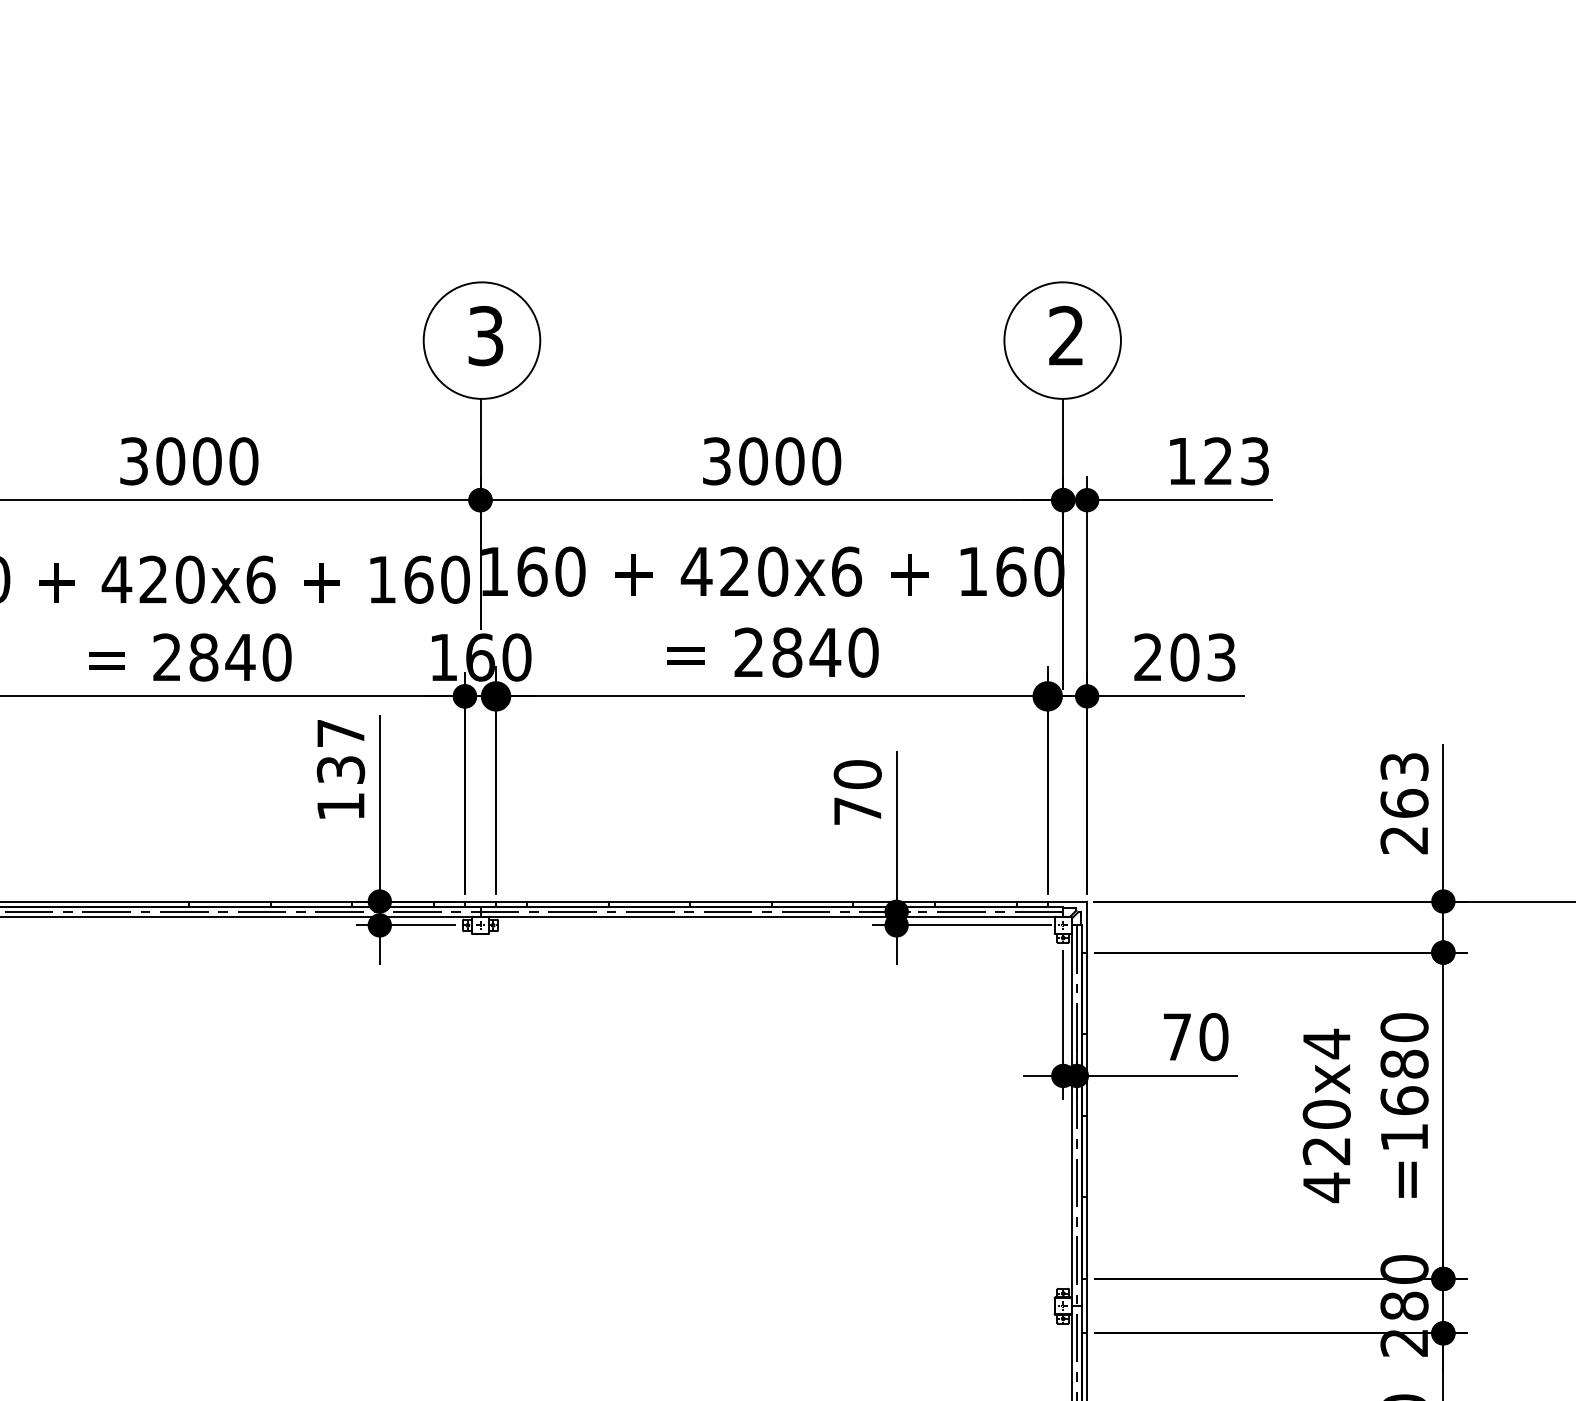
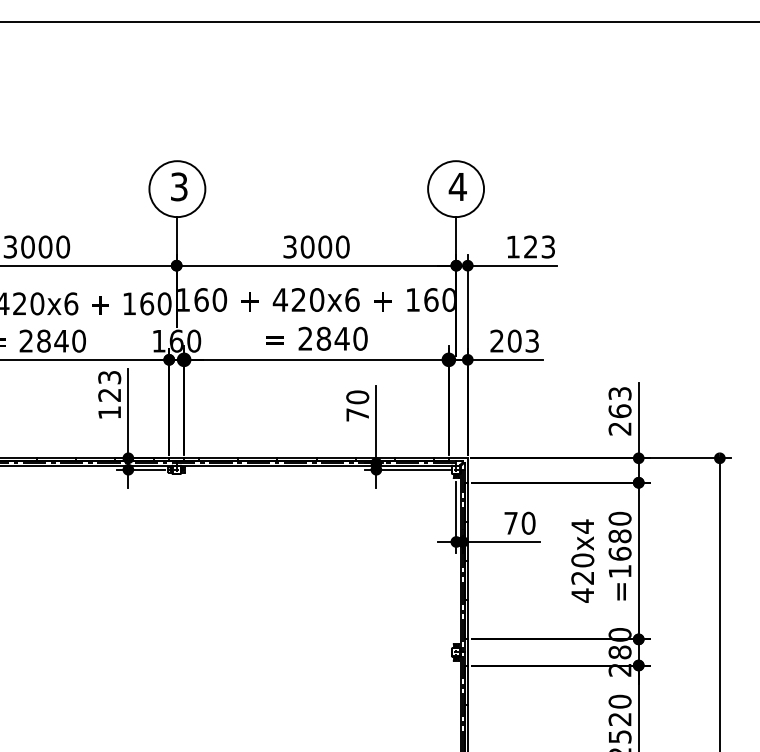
text: (1065, 335) -> (457, 186), 2 -> 4
text: (340, 751) -> (109, 386), 137 -> 123

